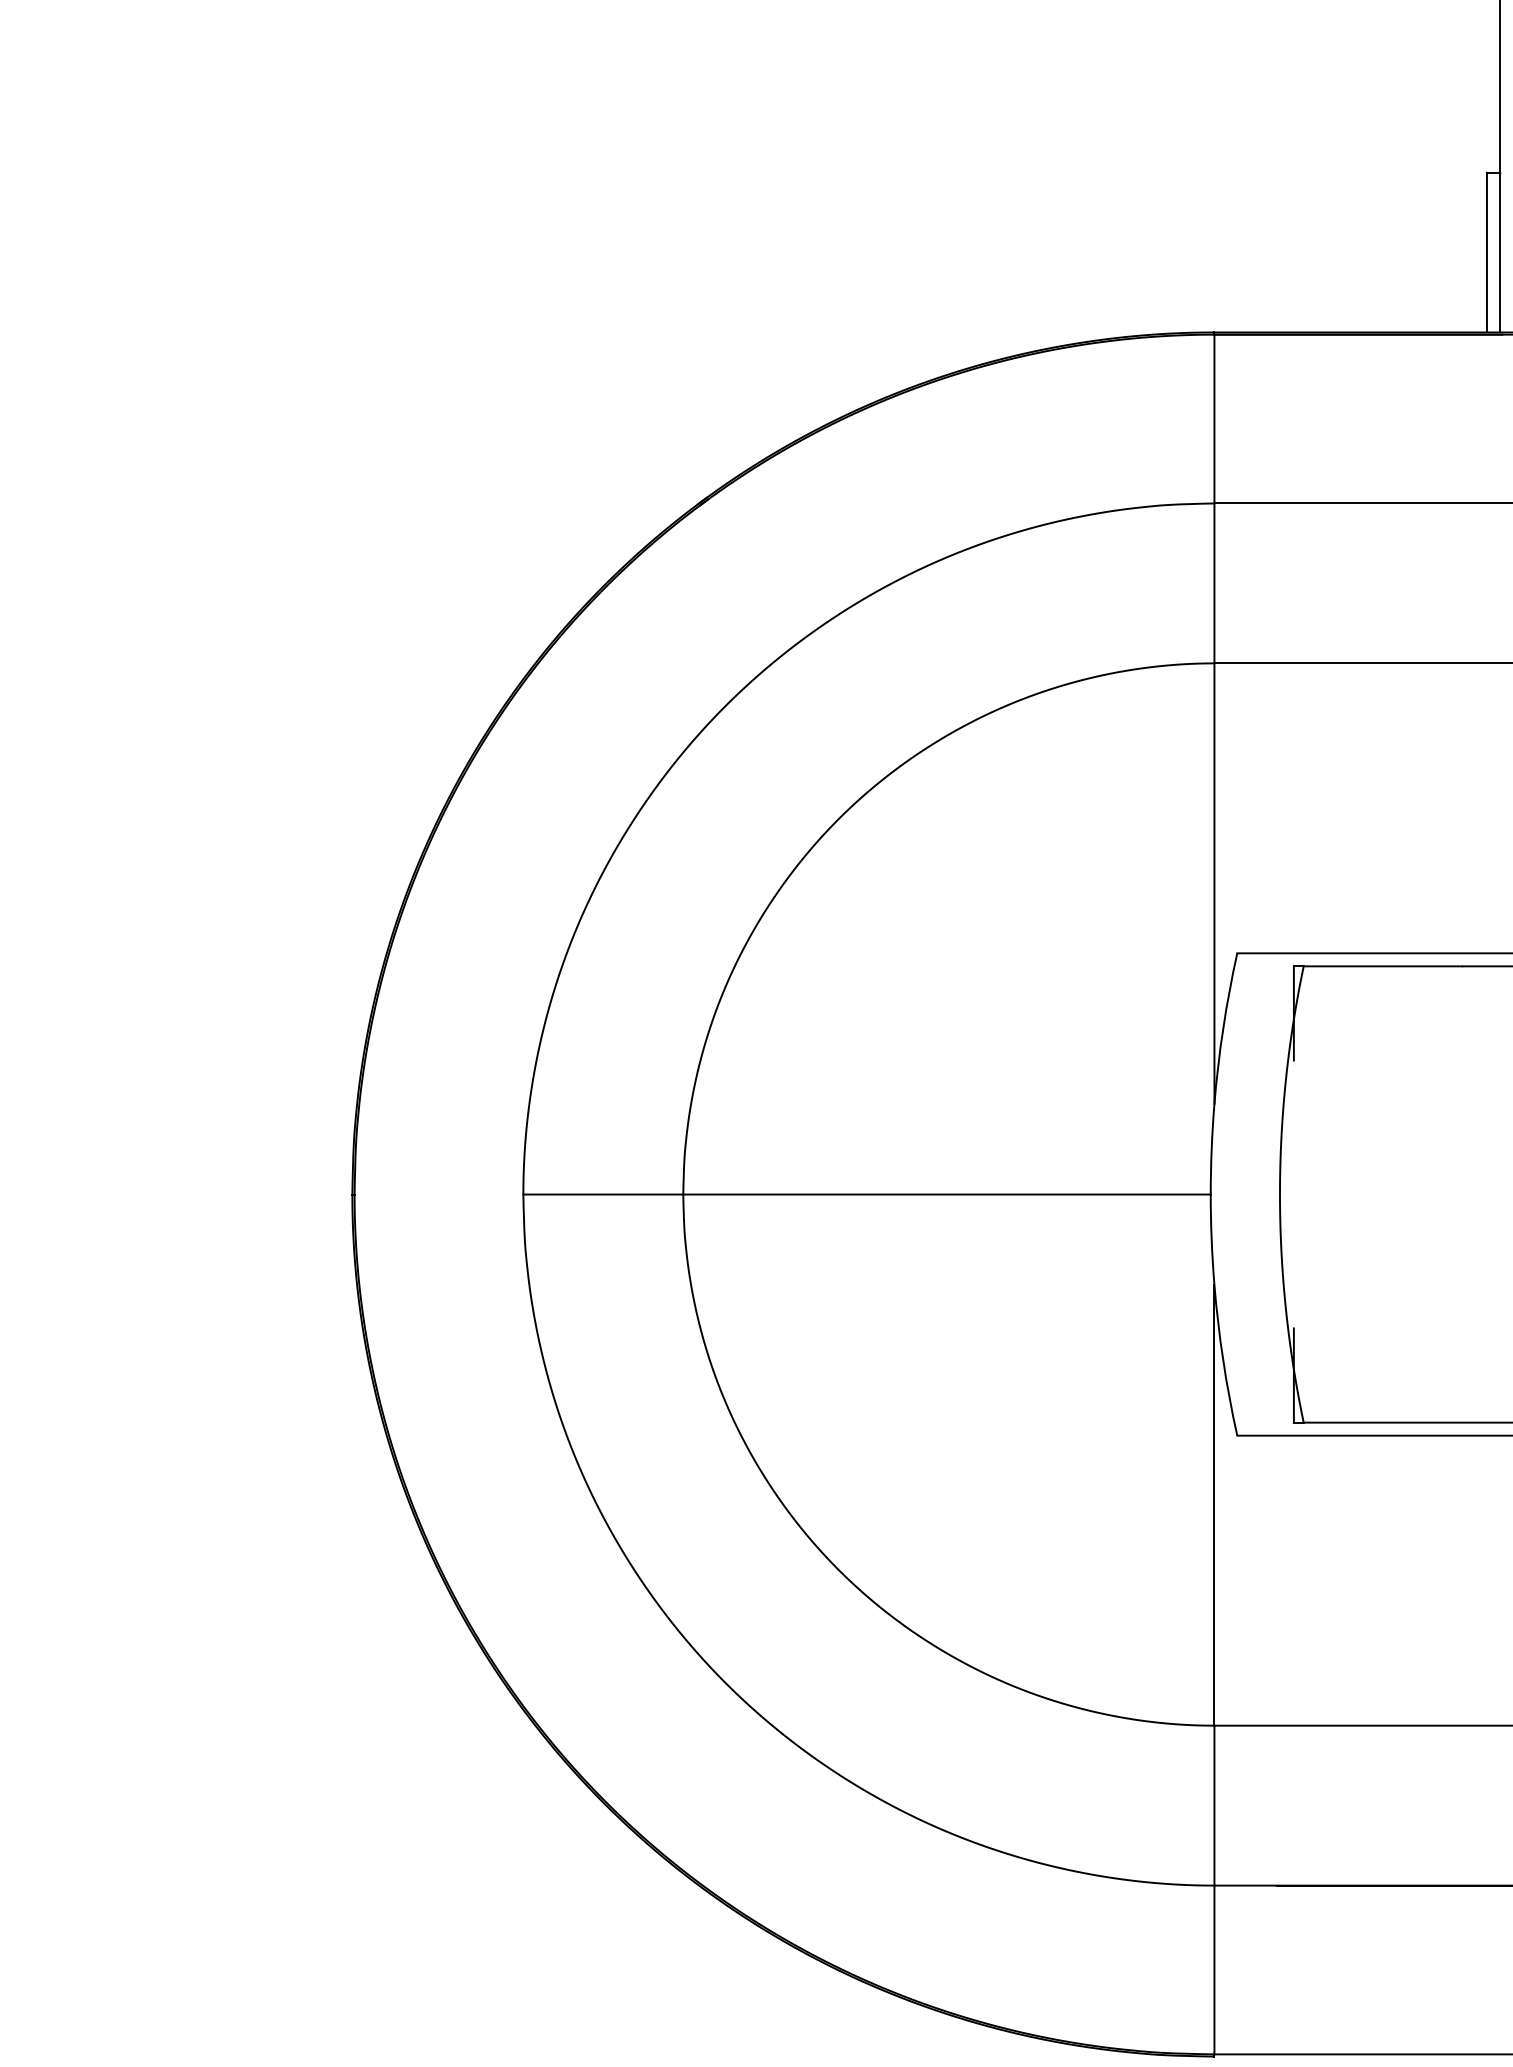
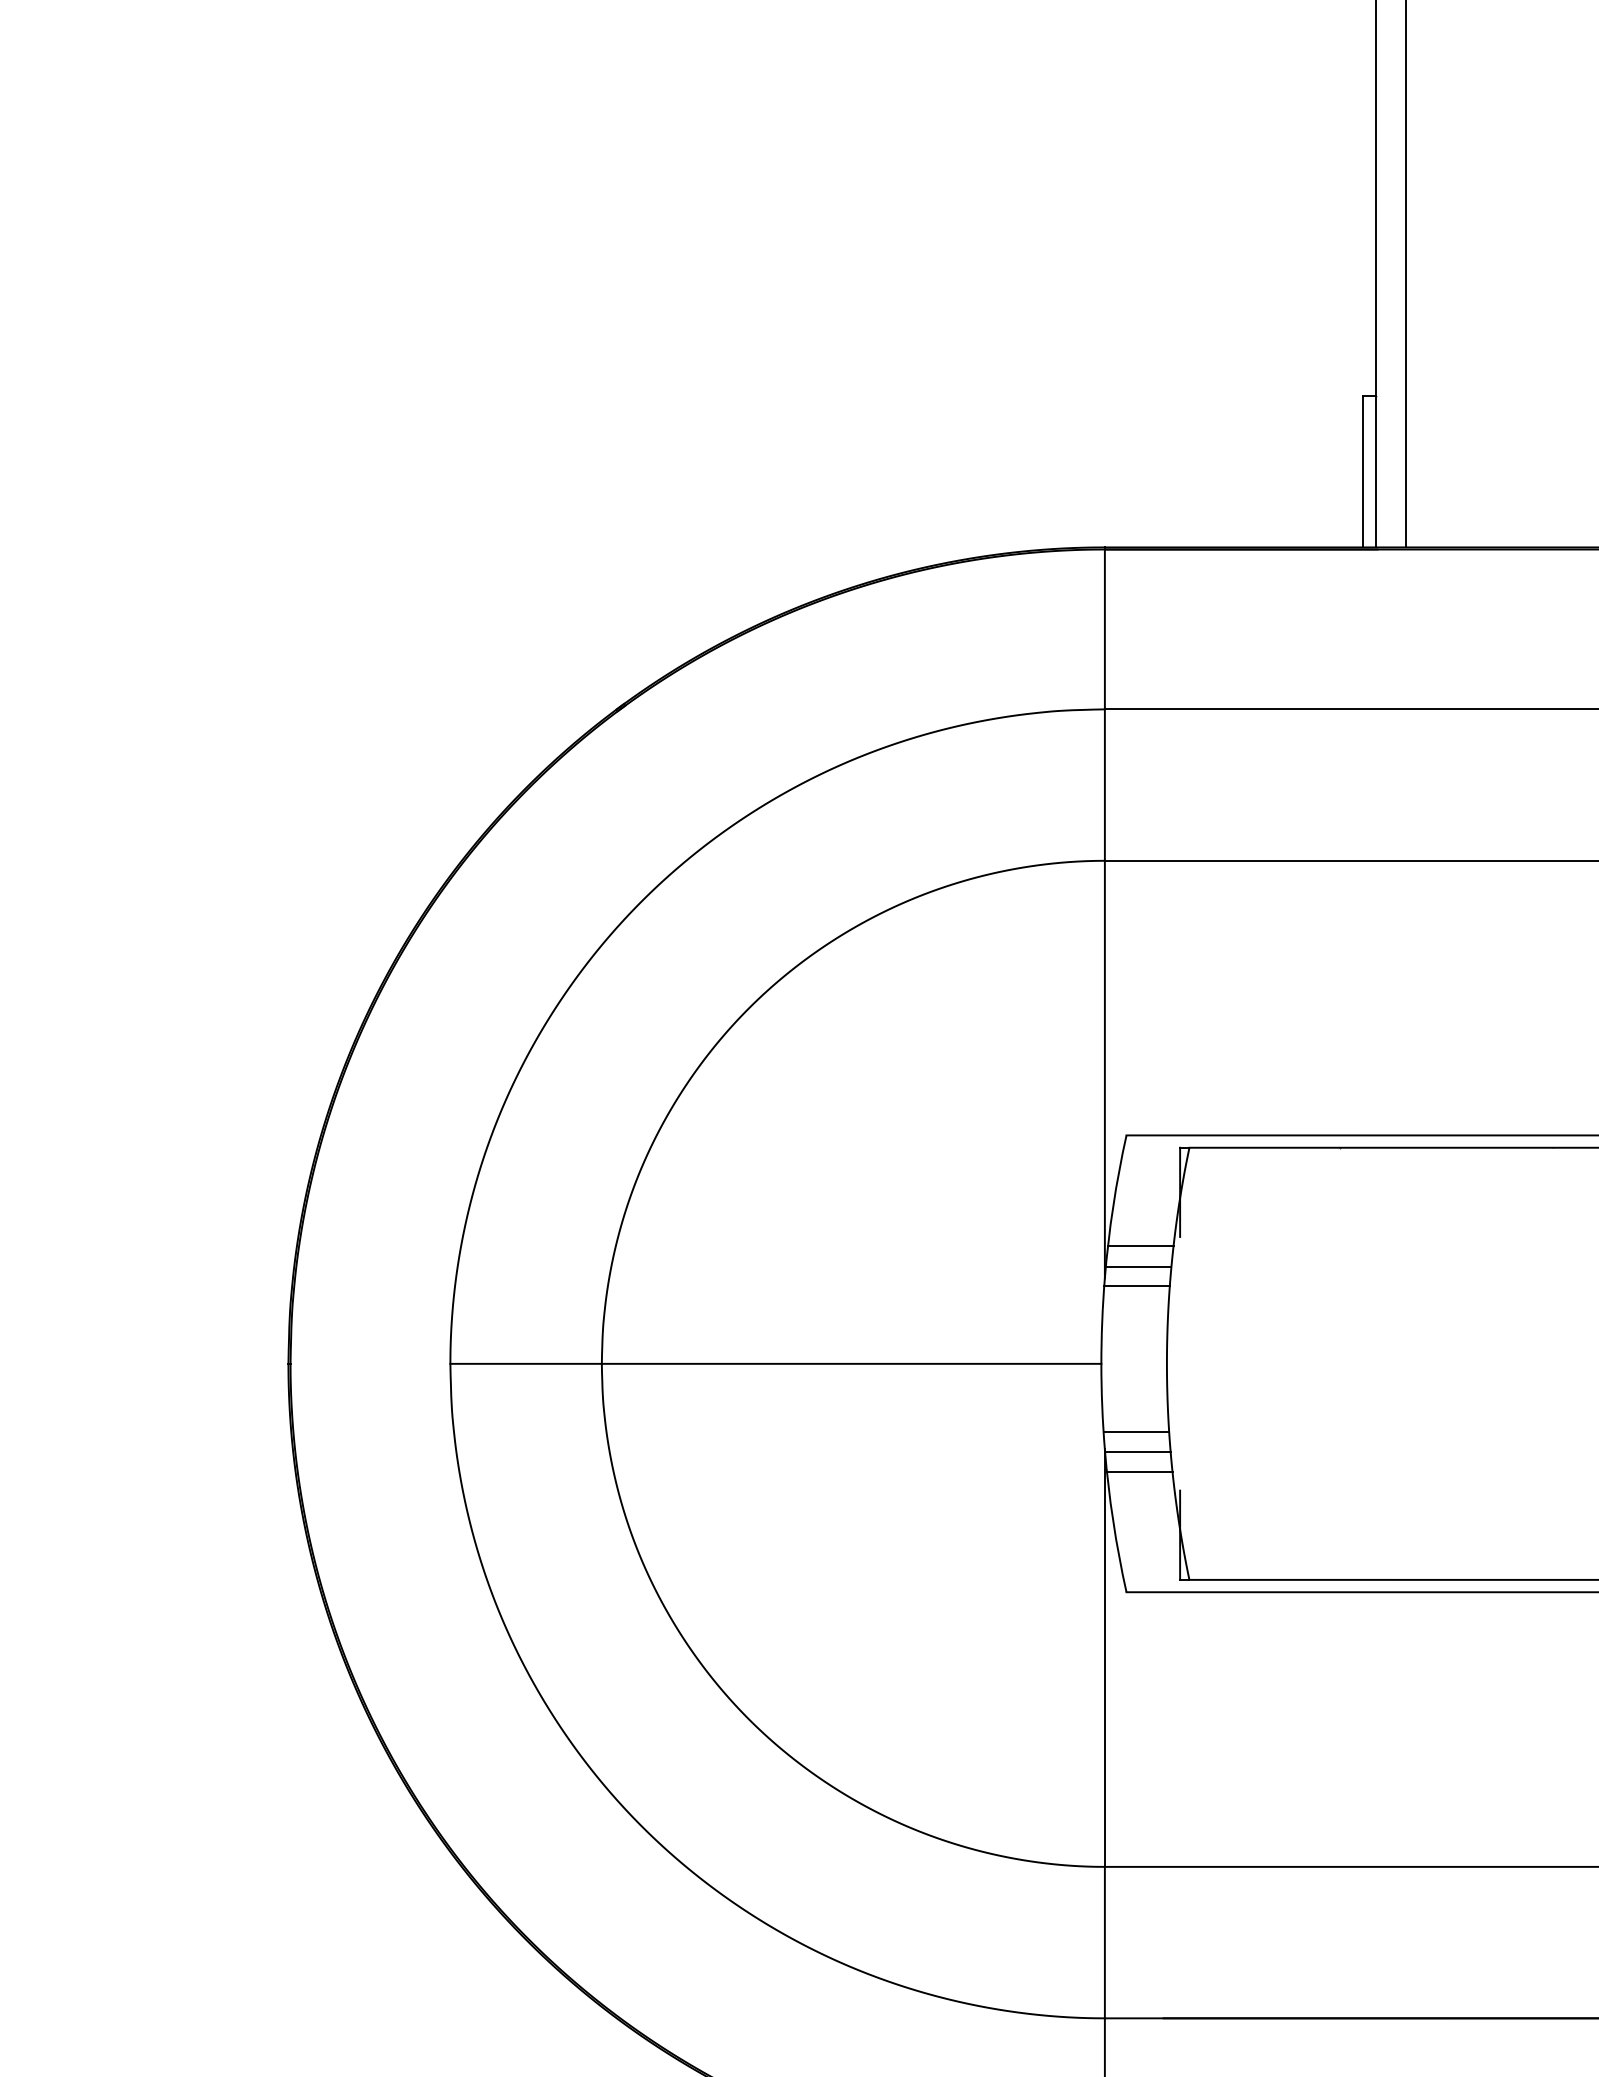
line: (1252, 1070) -> (1140, 1246), added
line: (1249, 1091) -> (1138, 1266), added
line: (1247, 1111) -> (1136, 1285), added
line: (1247, 1267) -> (1136, 1432), added
line: (1248, 1287) -> (1137, 1451), added
line: (1250, 1308) -> (1139, 1471), added

